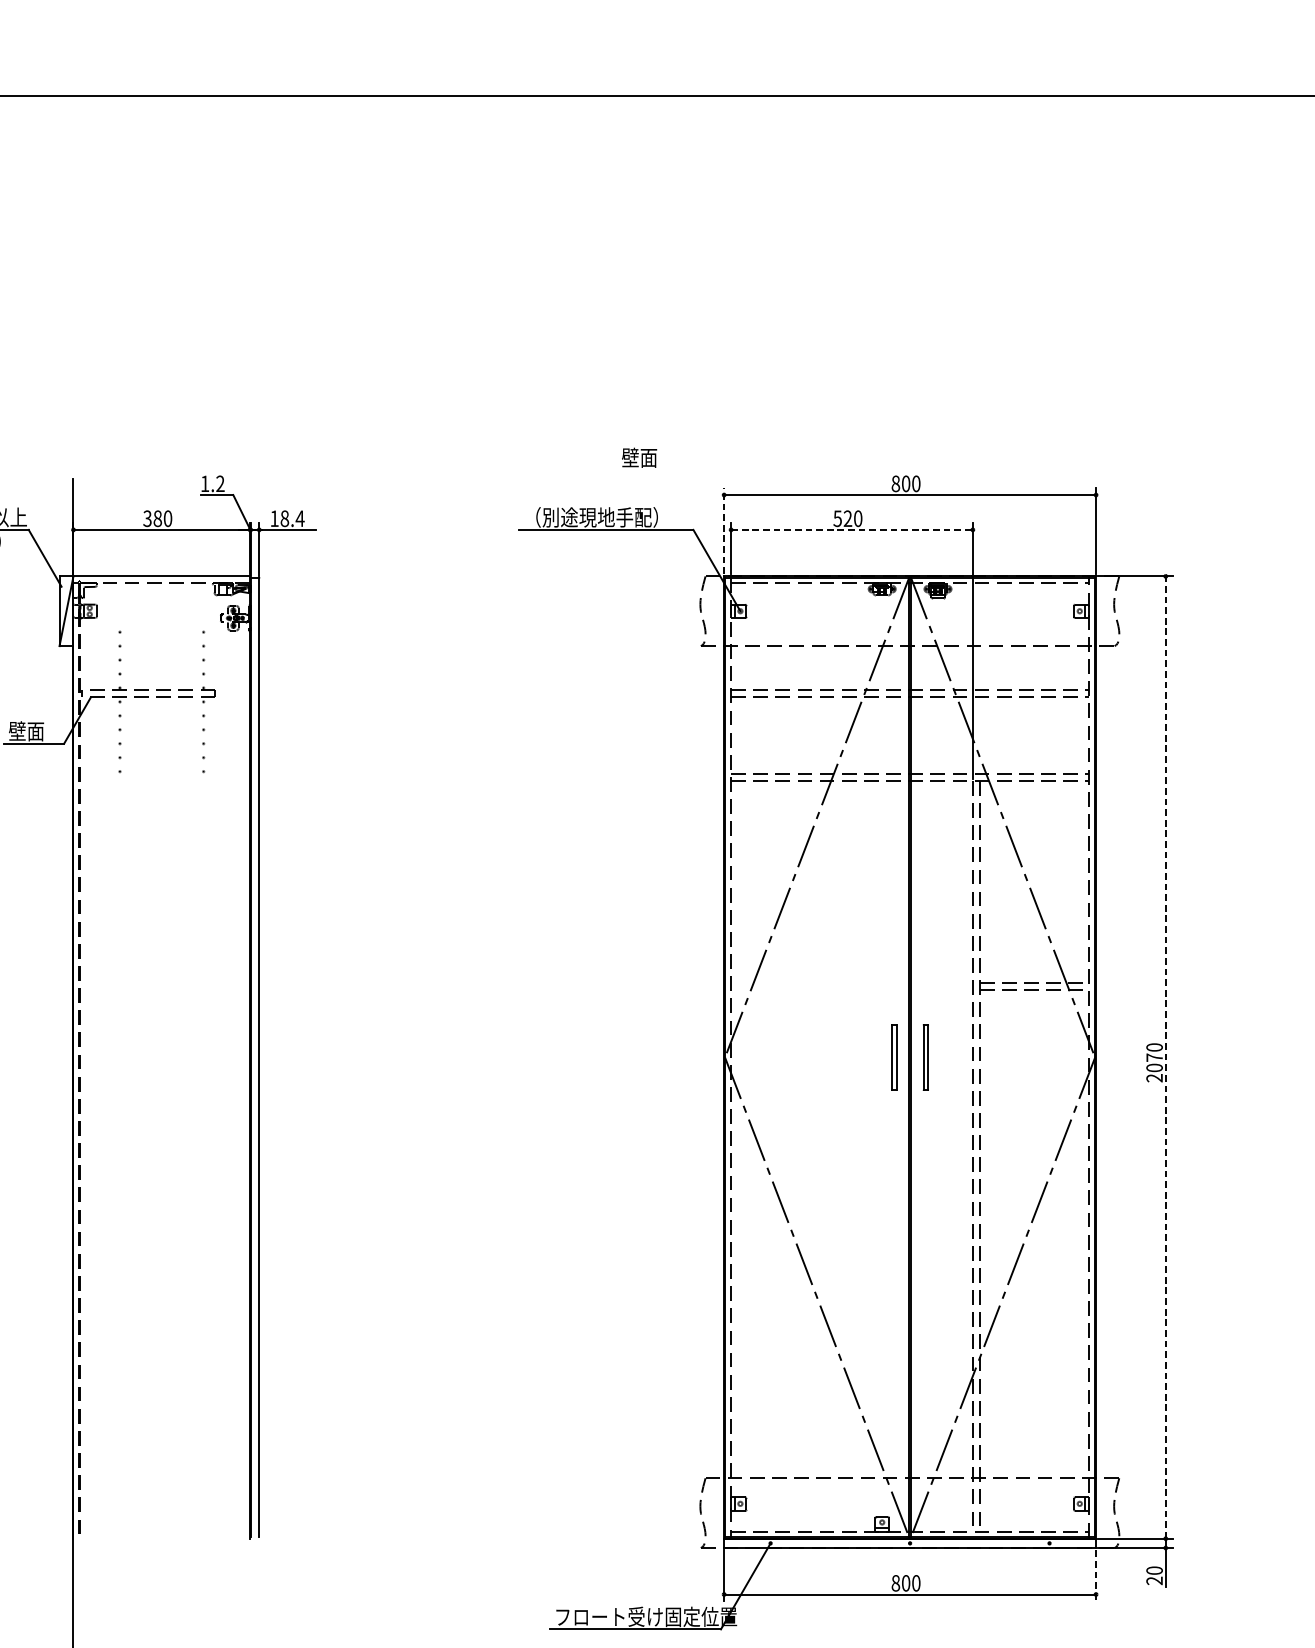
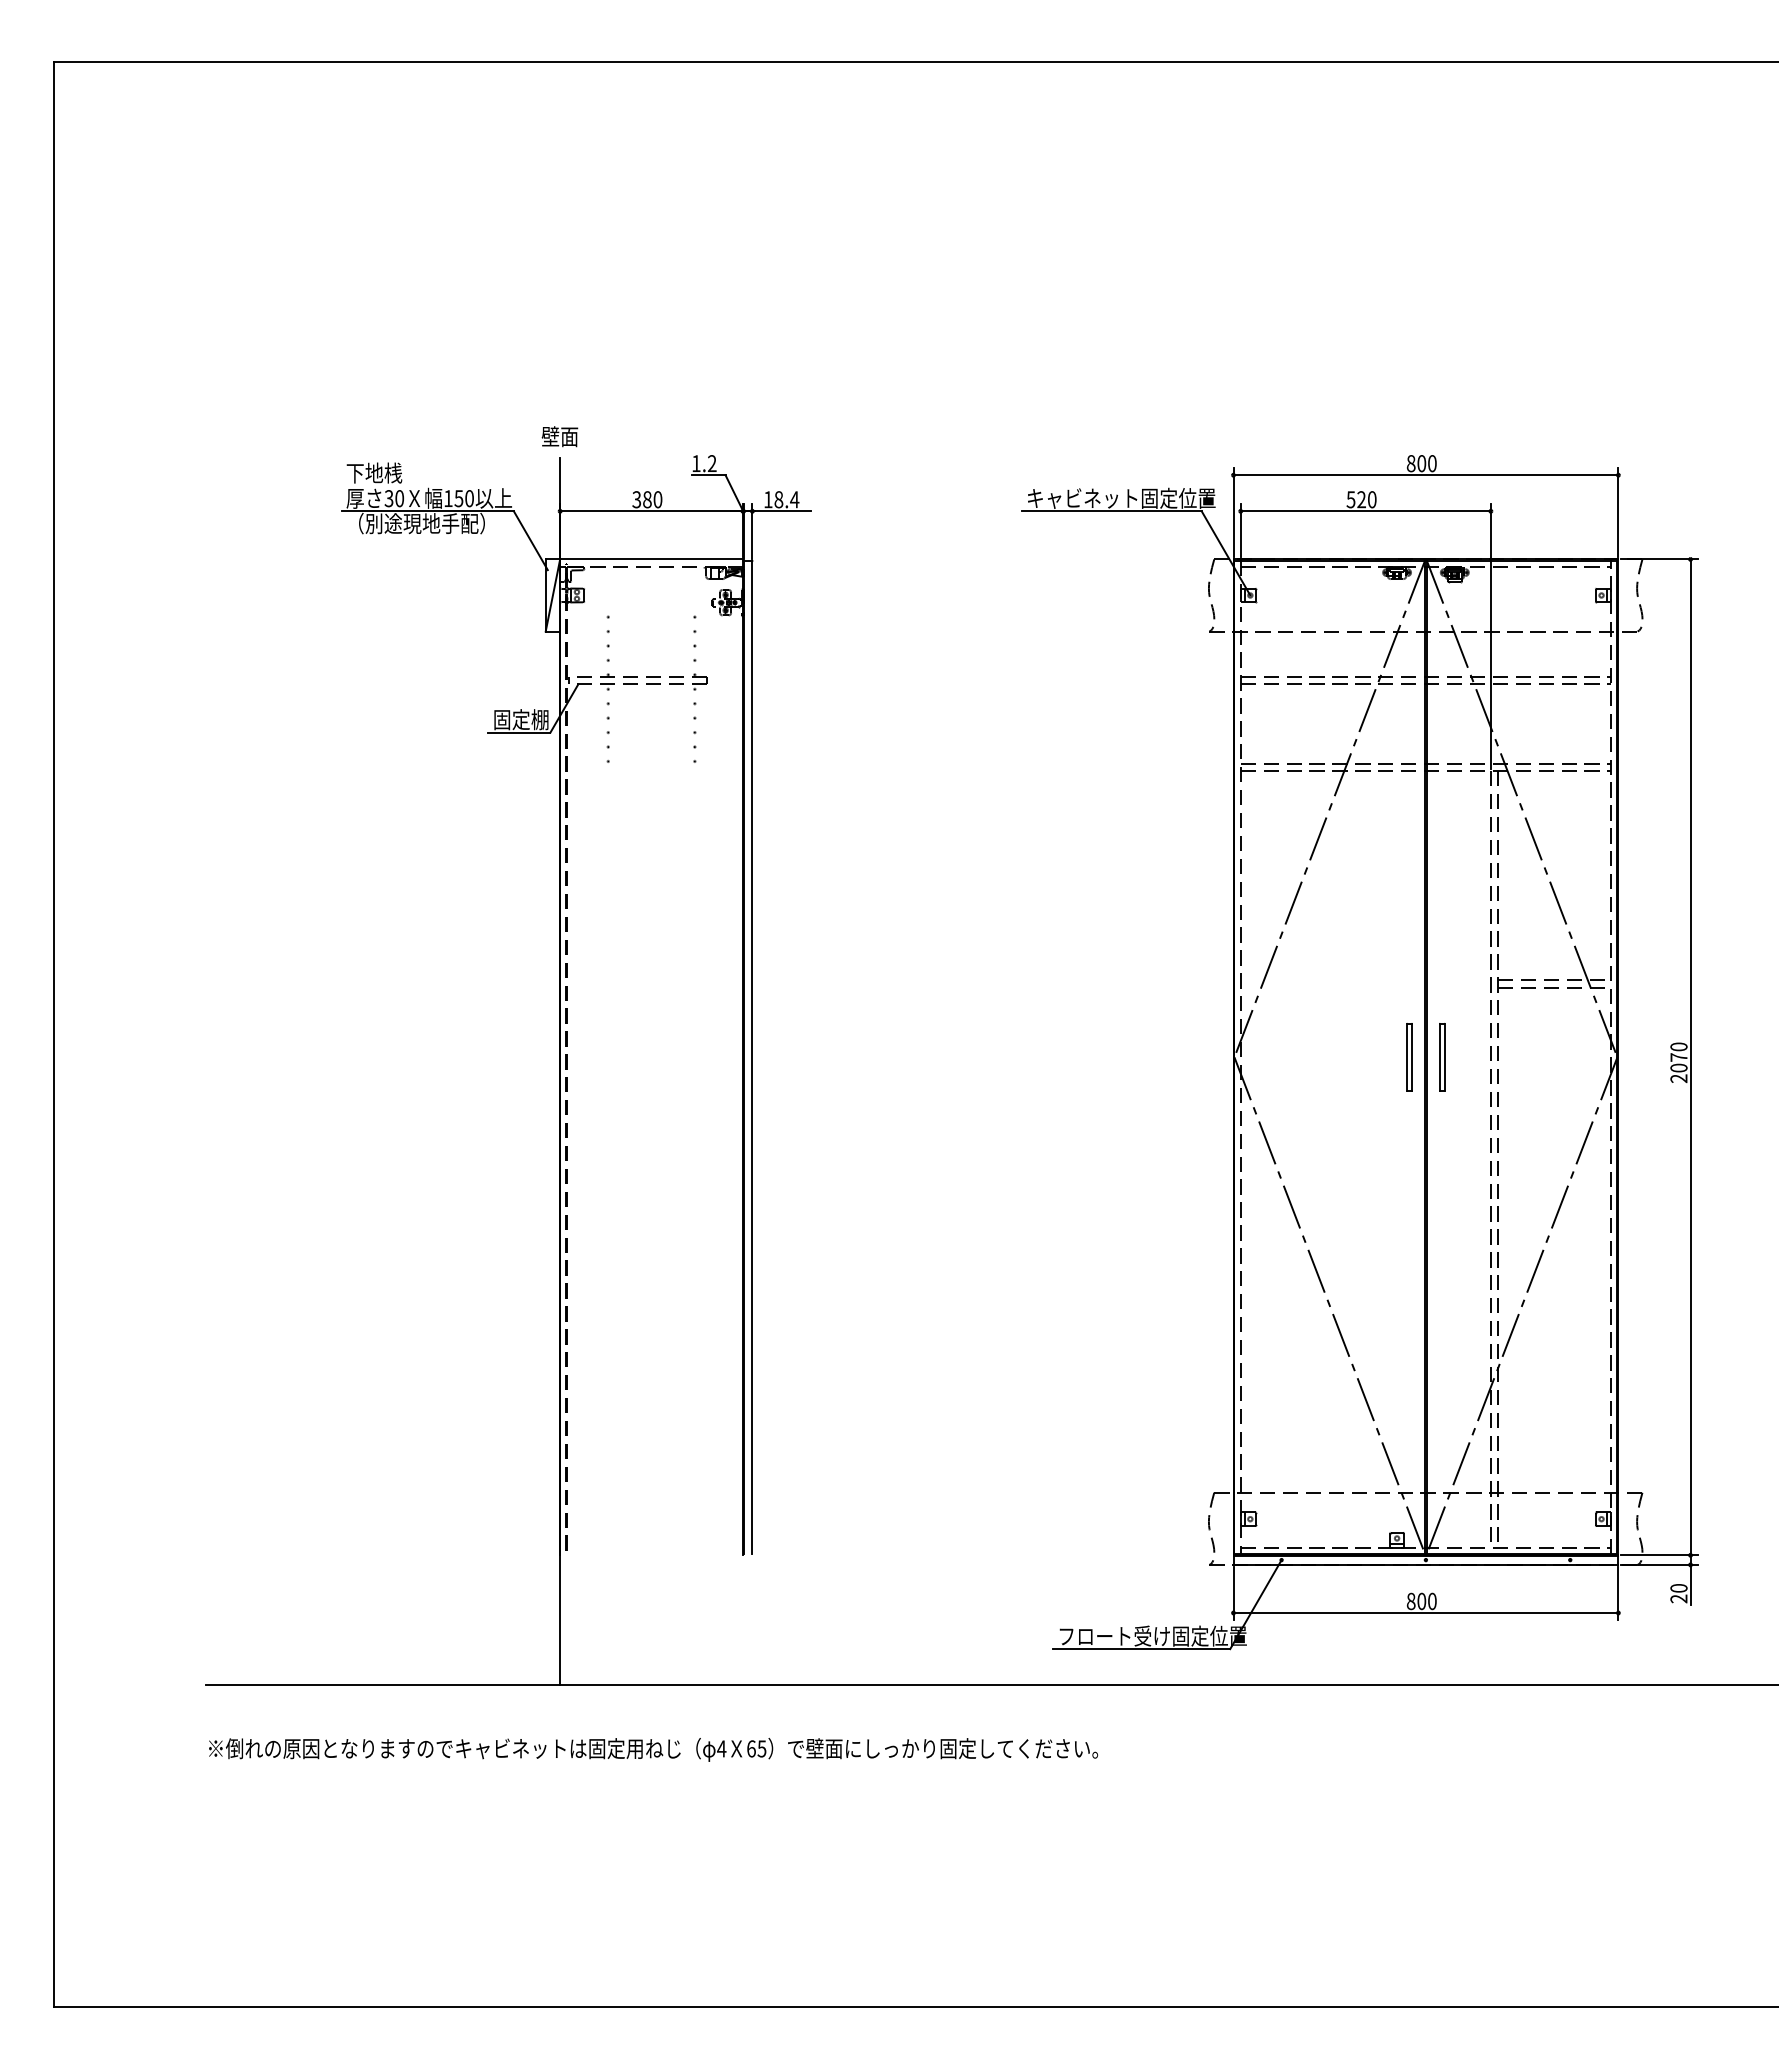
text: (639, 457) -> (559, 436), moved
text: (615, 516) -> (1121, 497), （別途現地手配） -> キャビネット固定位置
line: (852, 530) -> (1366, 511), dashed -> solid
line: (724, 531) -> (1233, 512), dashed -> solid
text: (35, 731) -> (520, 719), 壁面 -> 固定棚
line: (1165, 1057) -> (1690, 1057), dashed -> solid
line: (1096, 1576) -> (1618, 1594), dashed -> solid

